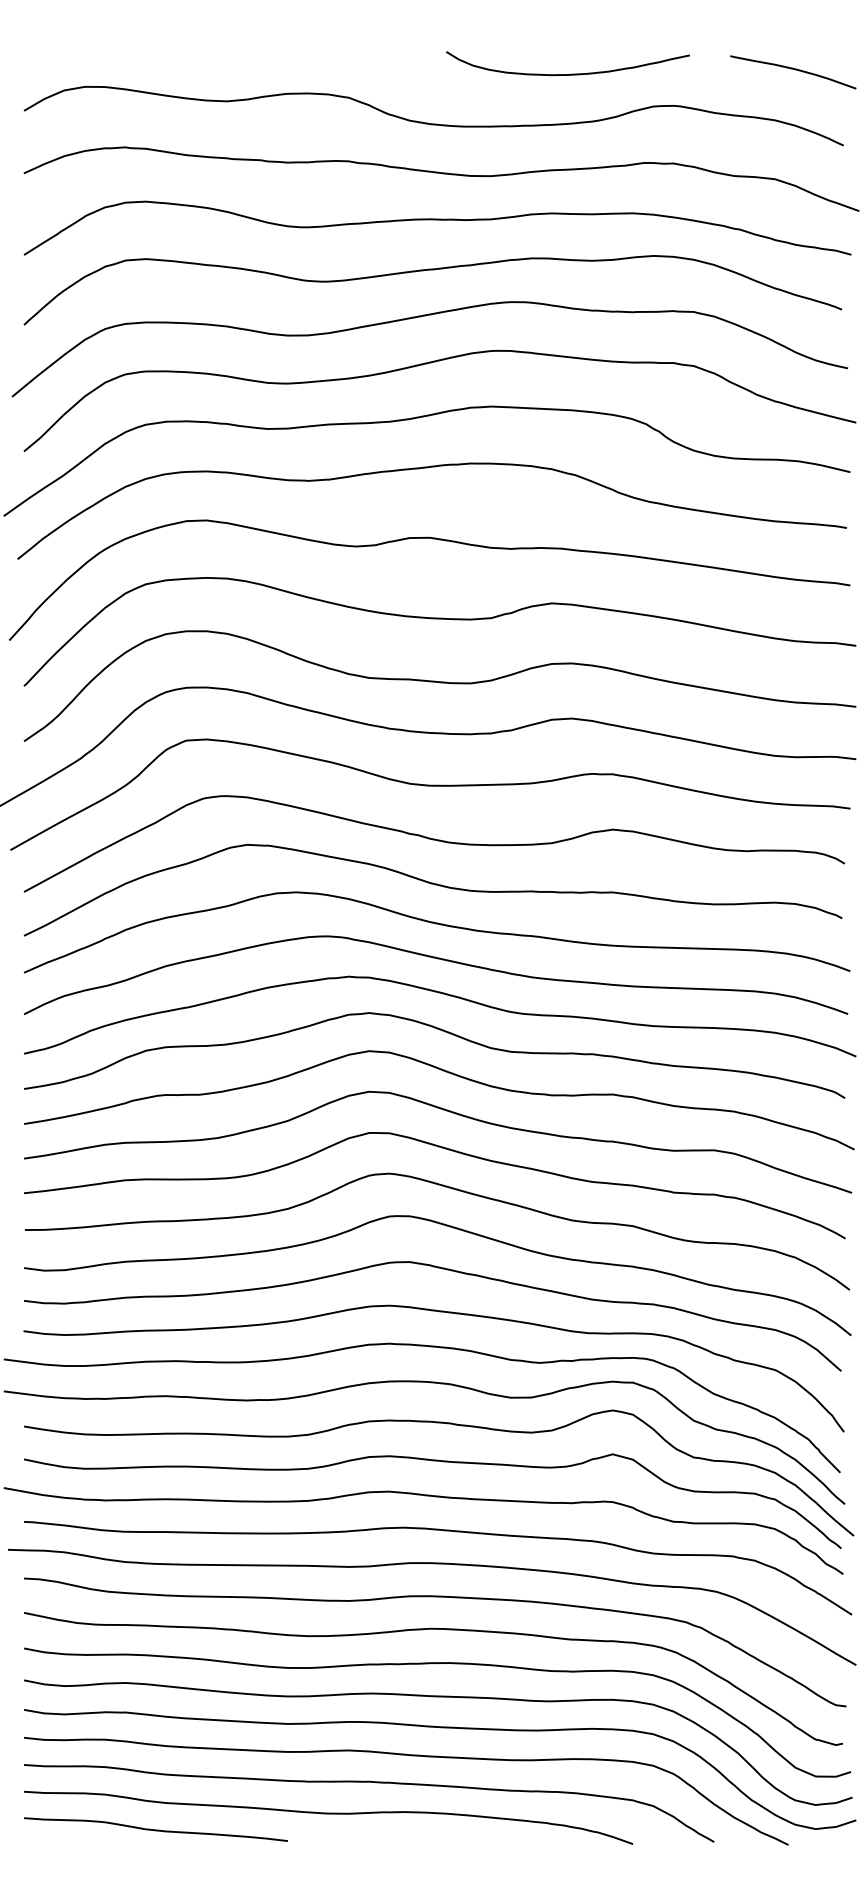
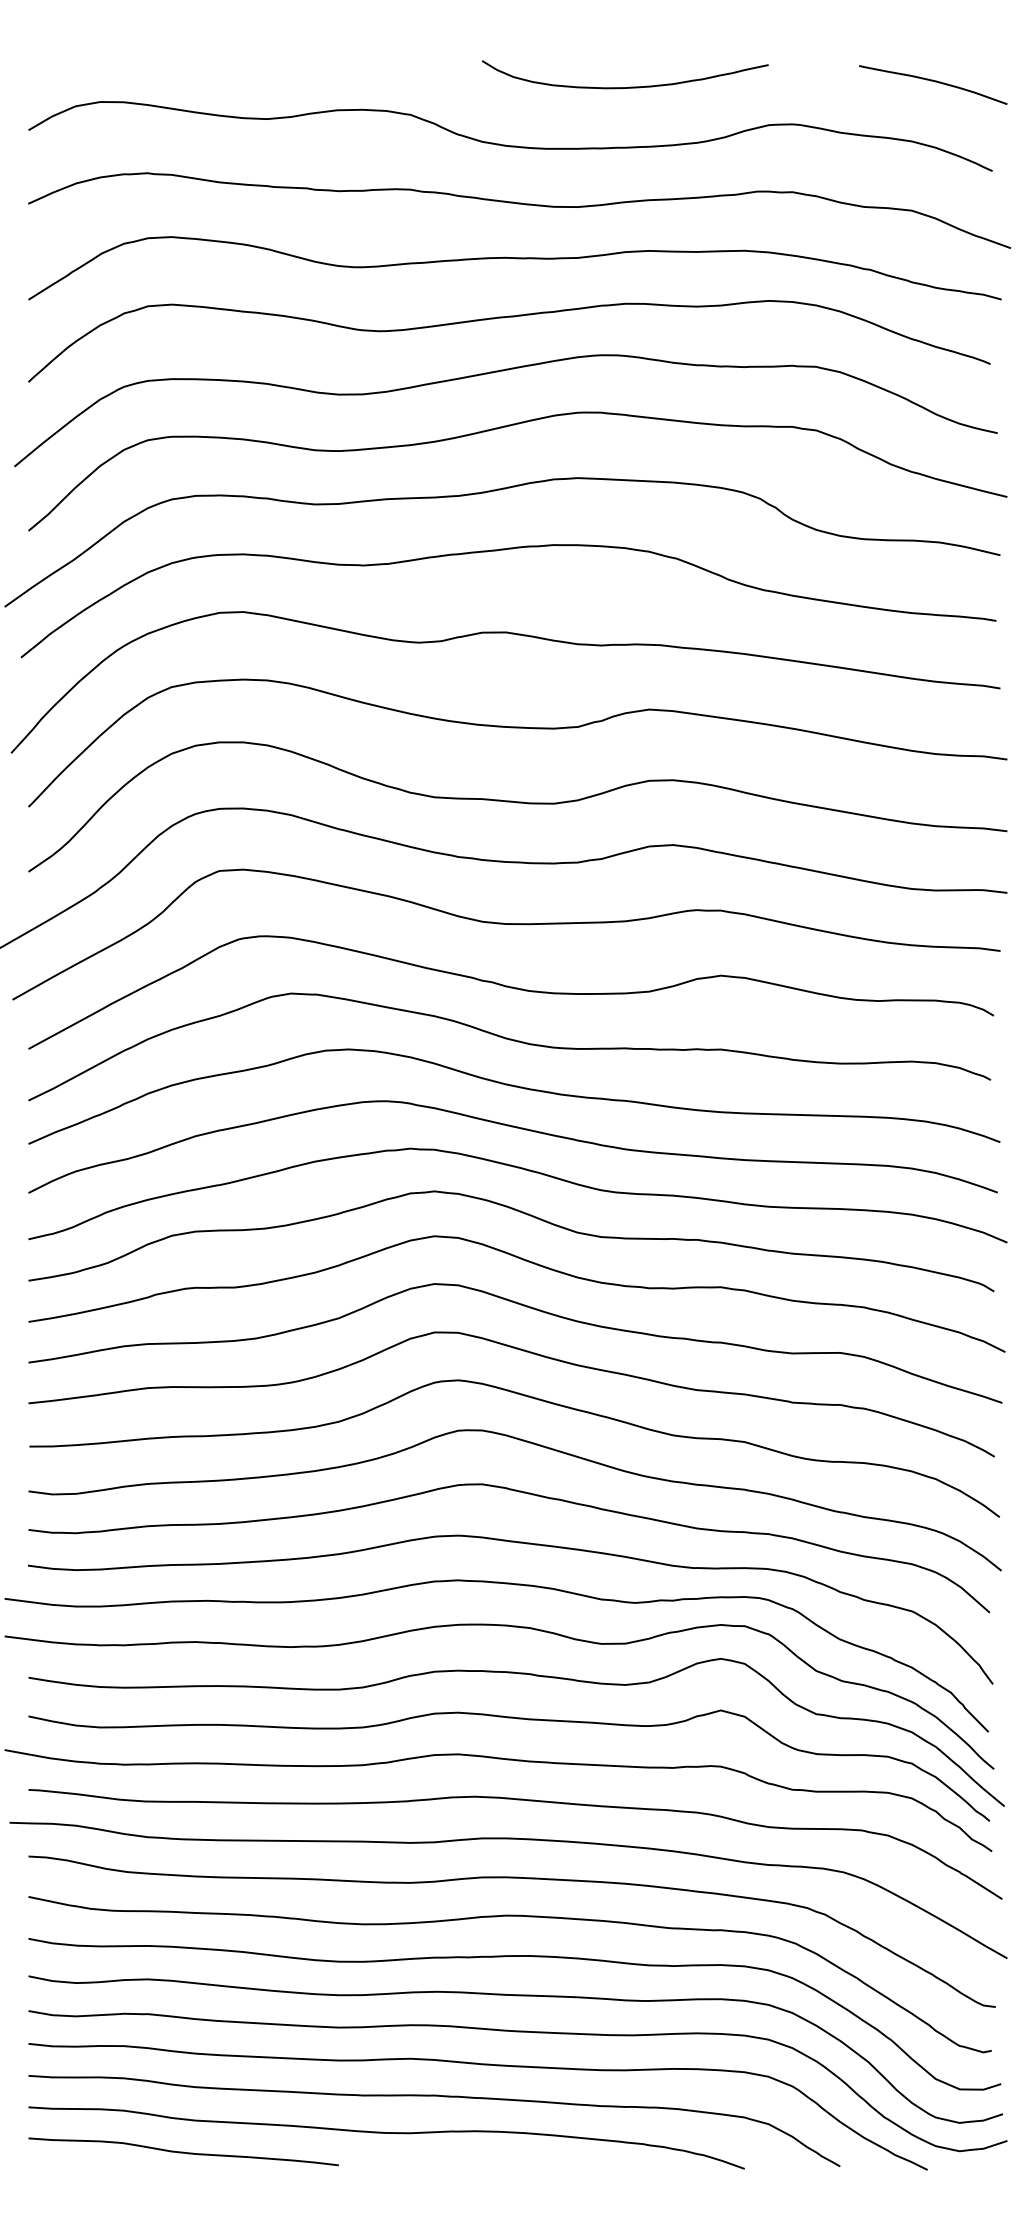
curve: (571, 73) -> (629, 86), moved

